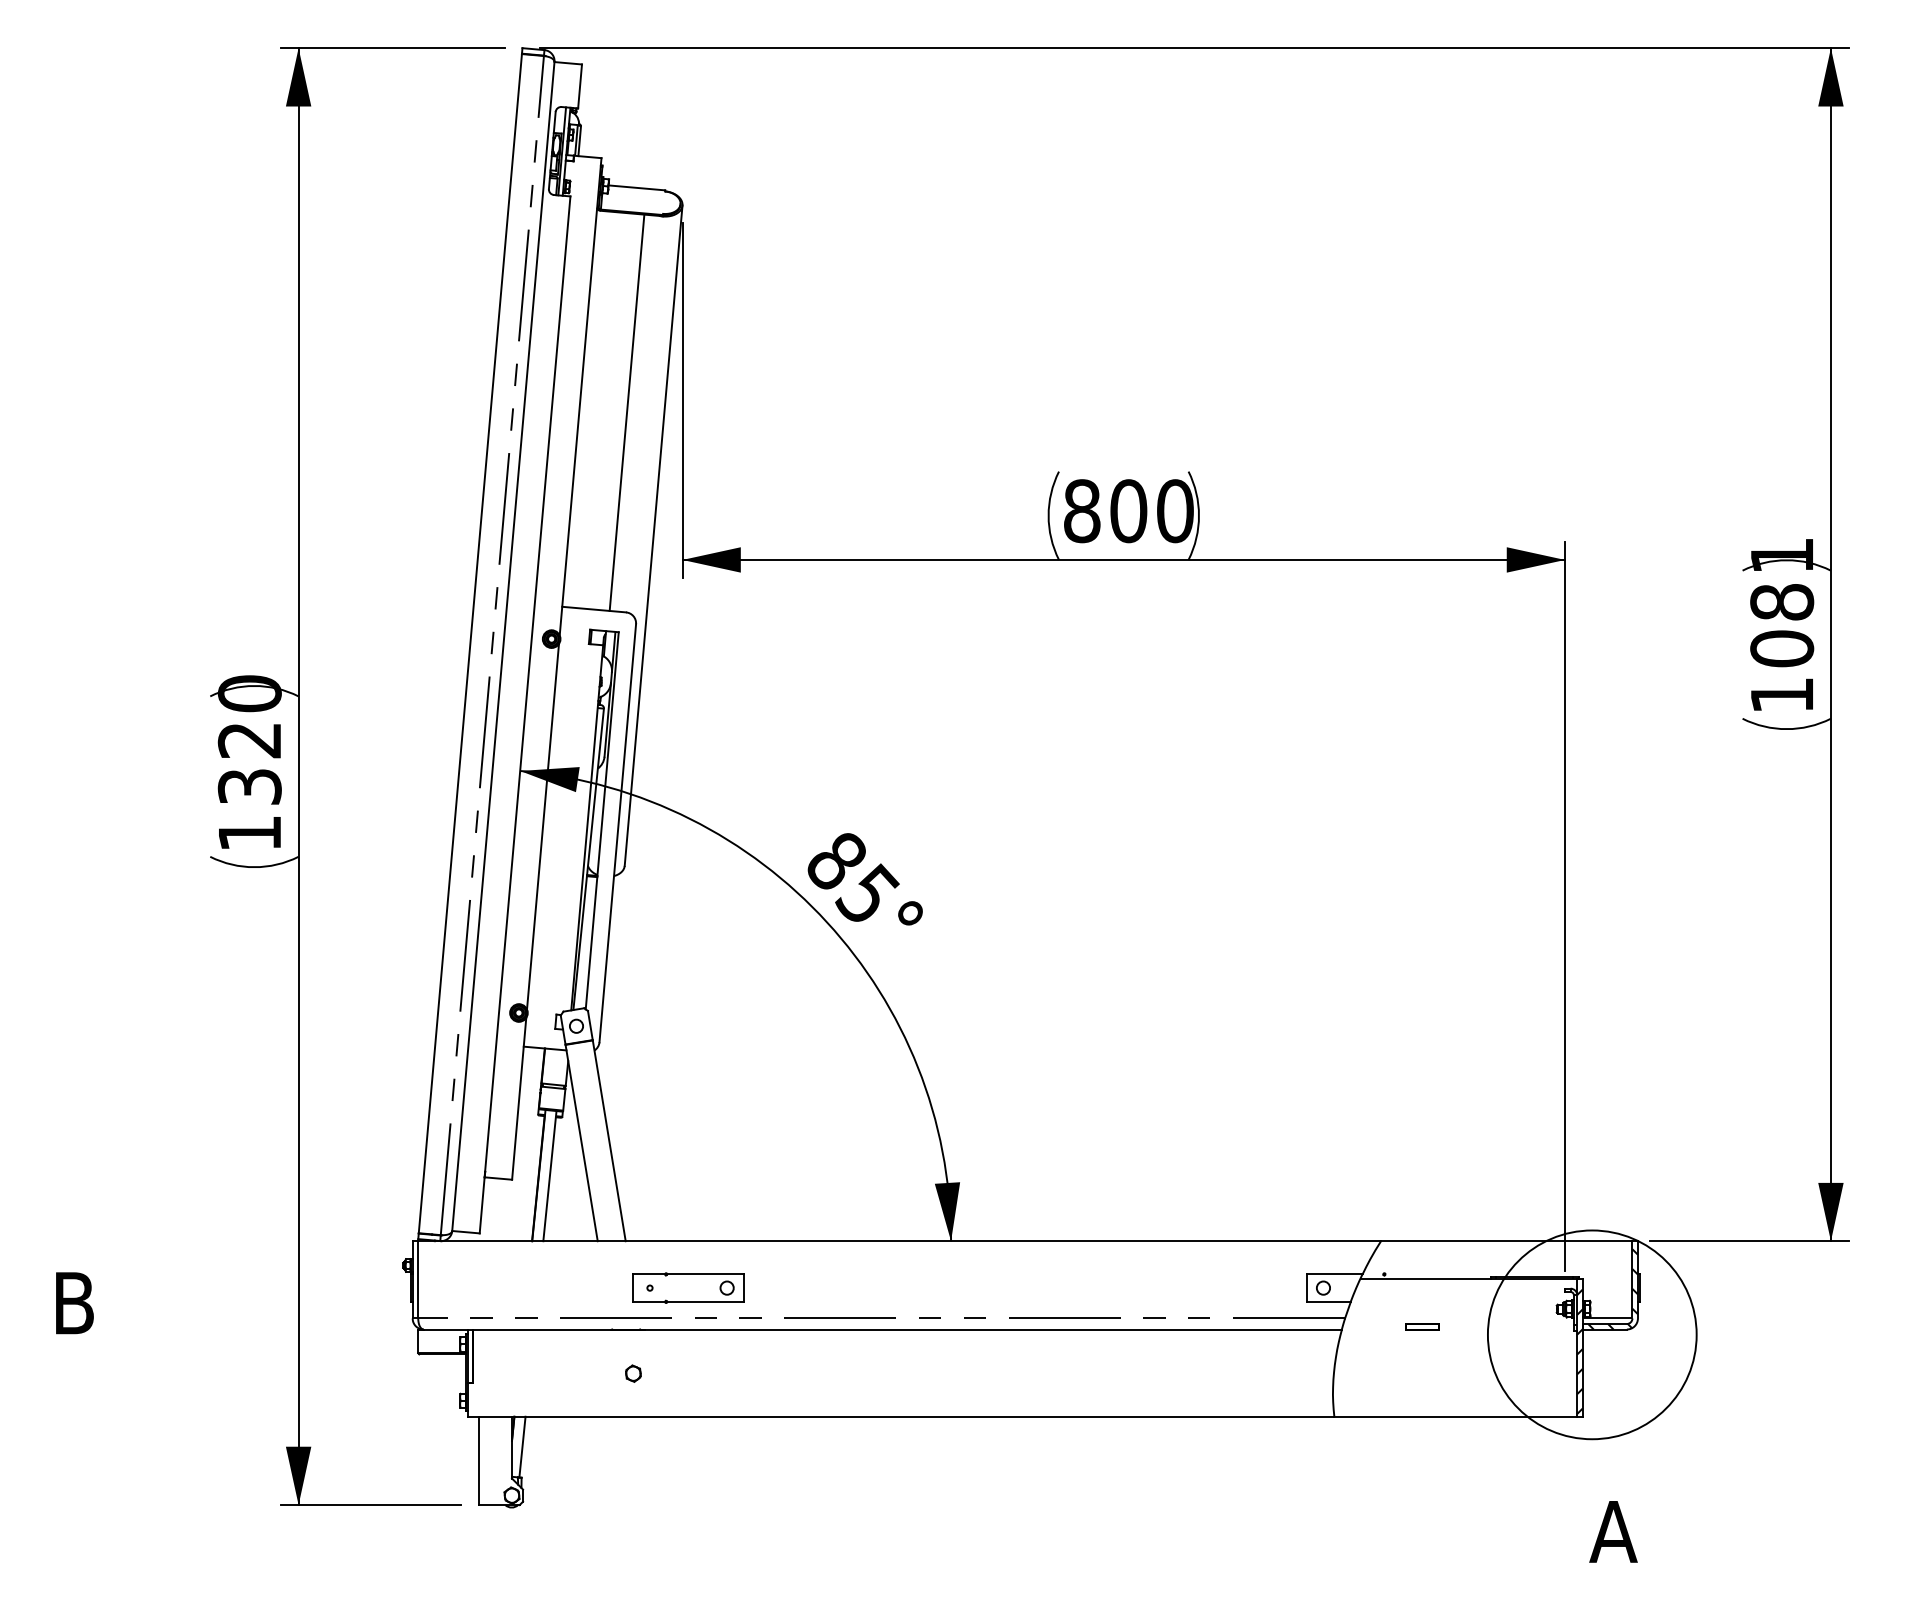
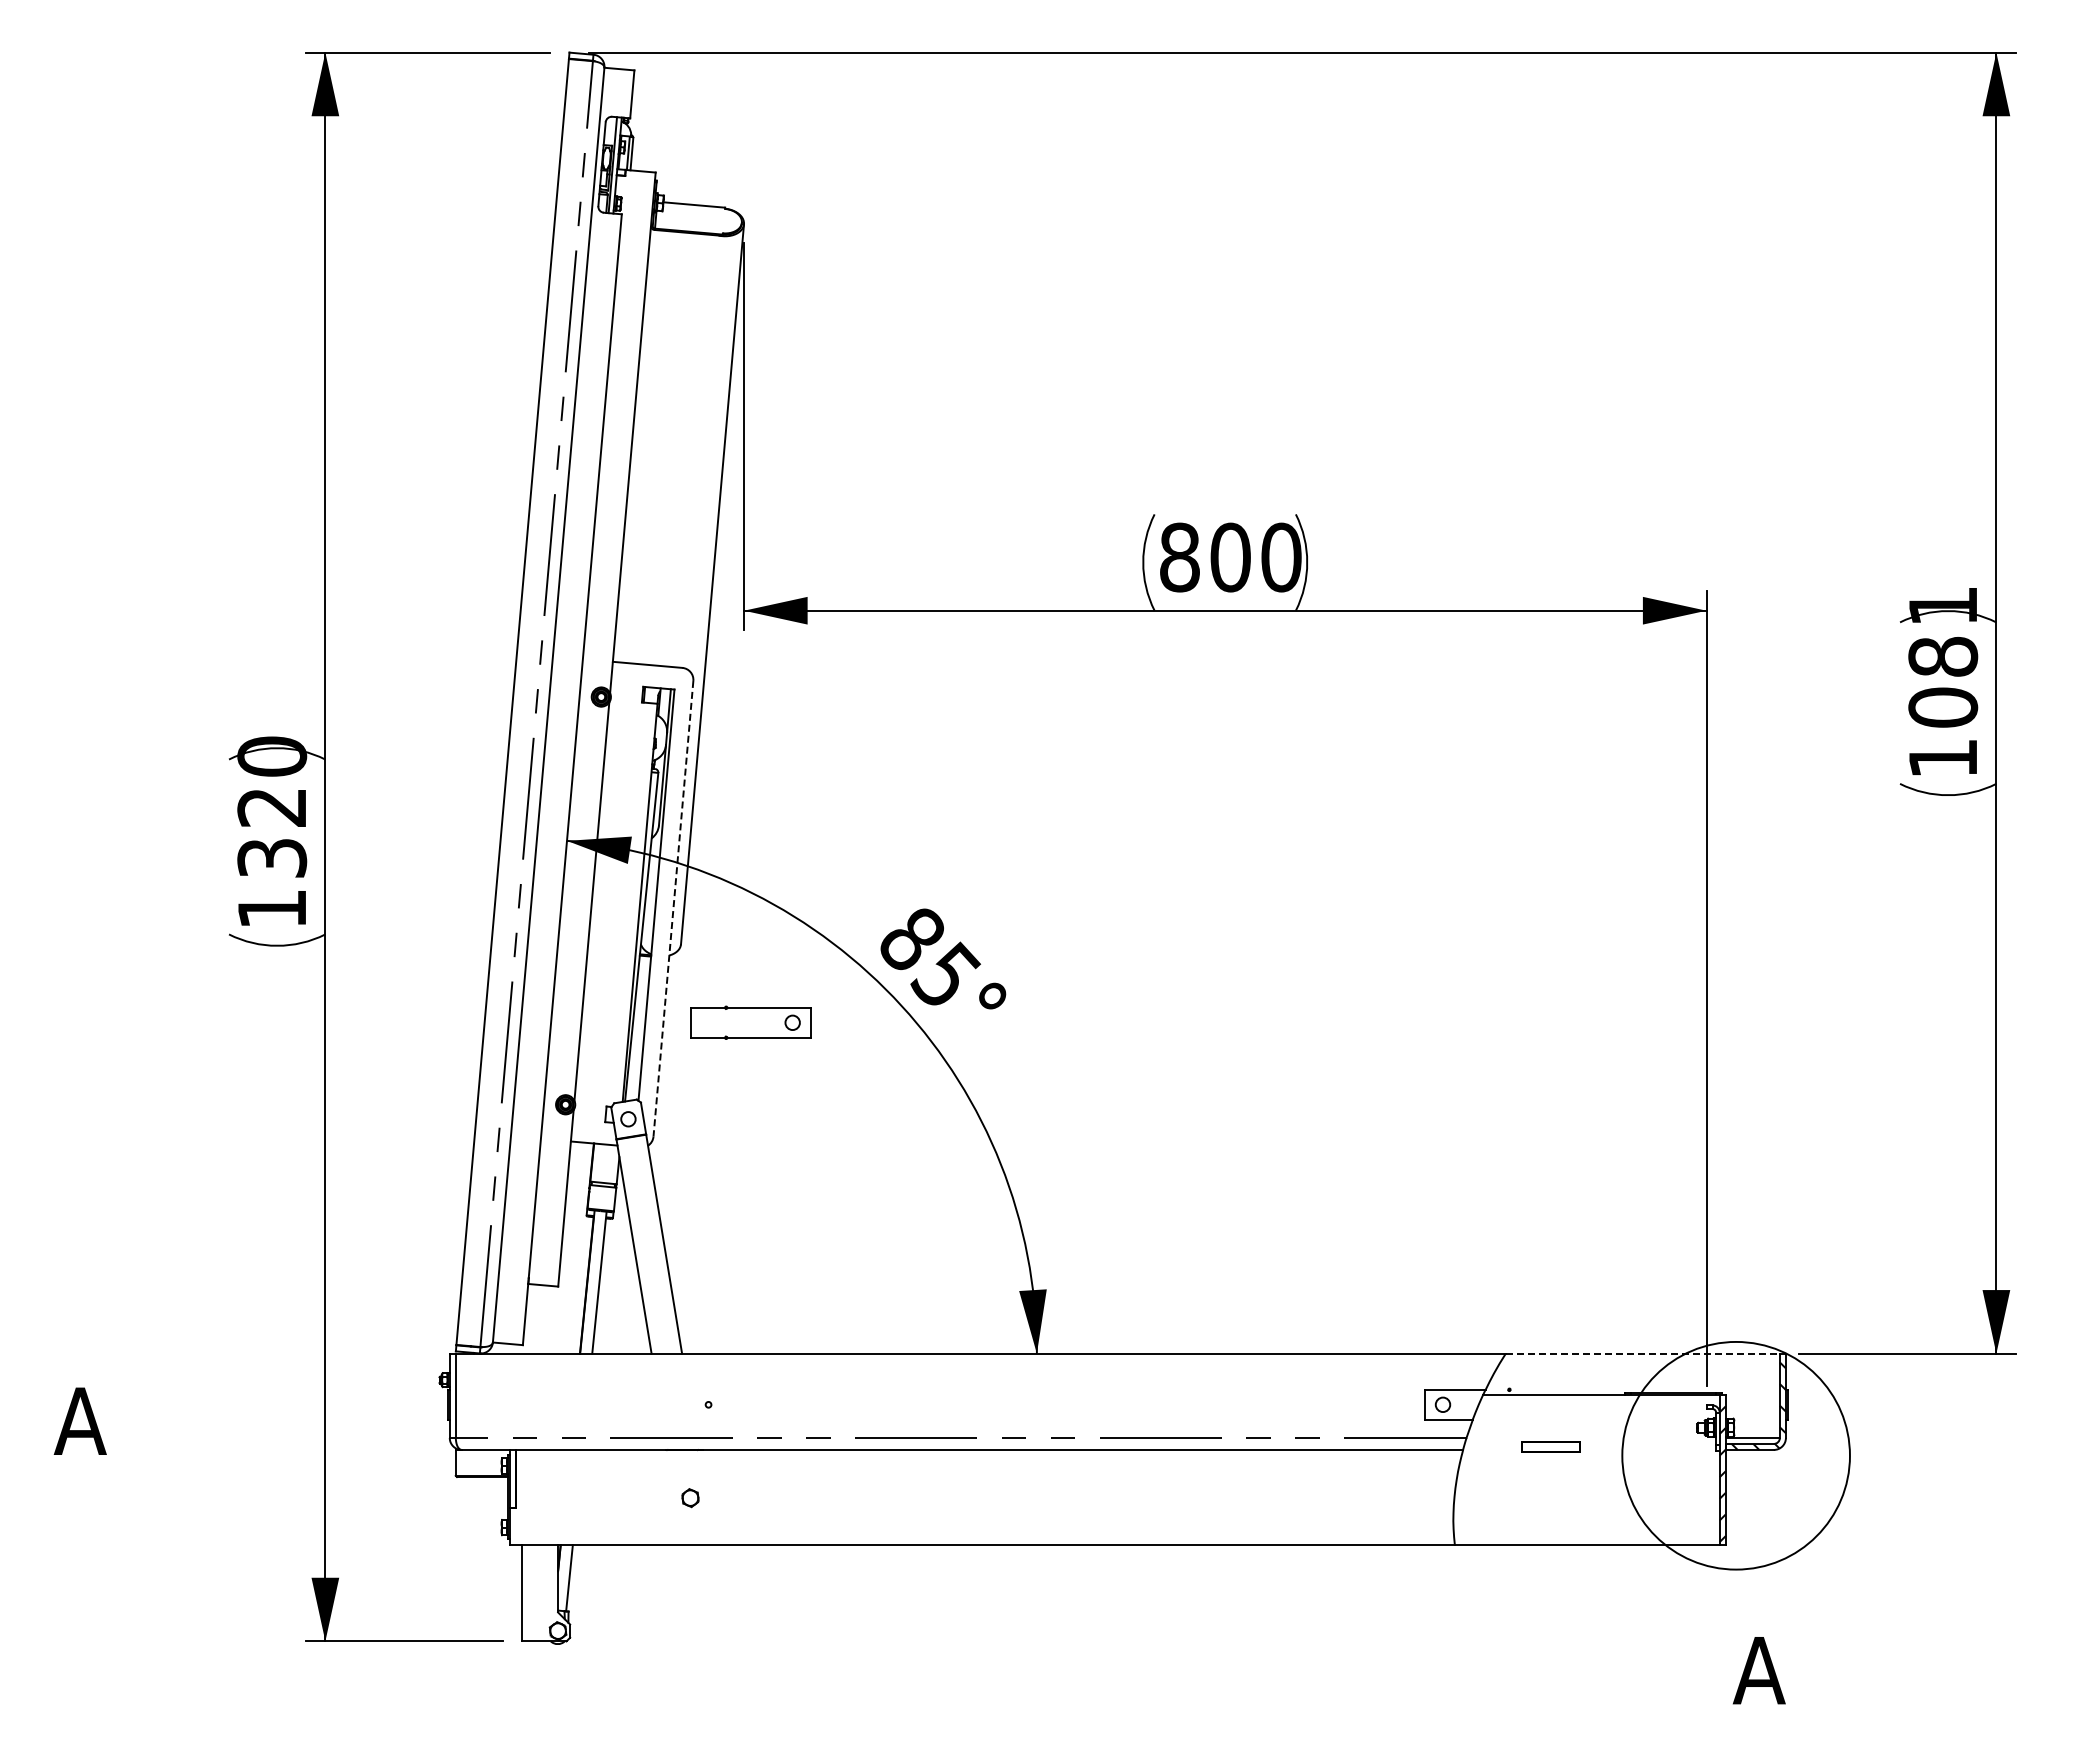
line: (627, 413) -> (683, 450), removed
line: (617, 833) -> (673, 908), solid -> dashed
line: (1507, 1241) -> (1643, 1353), solid -> dashed
part: (688, 1287) -> (750, 1022), moved
text: (73, 1302) -> (79, 1420), B -> A
part: (1422, 1326) -> (1550, 1446), size x1.6

